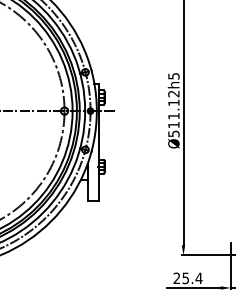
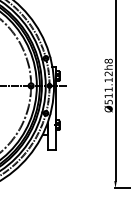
text: (173, 75) -> (108, 60), Ø511.12h5 -> Ø511.12h8

